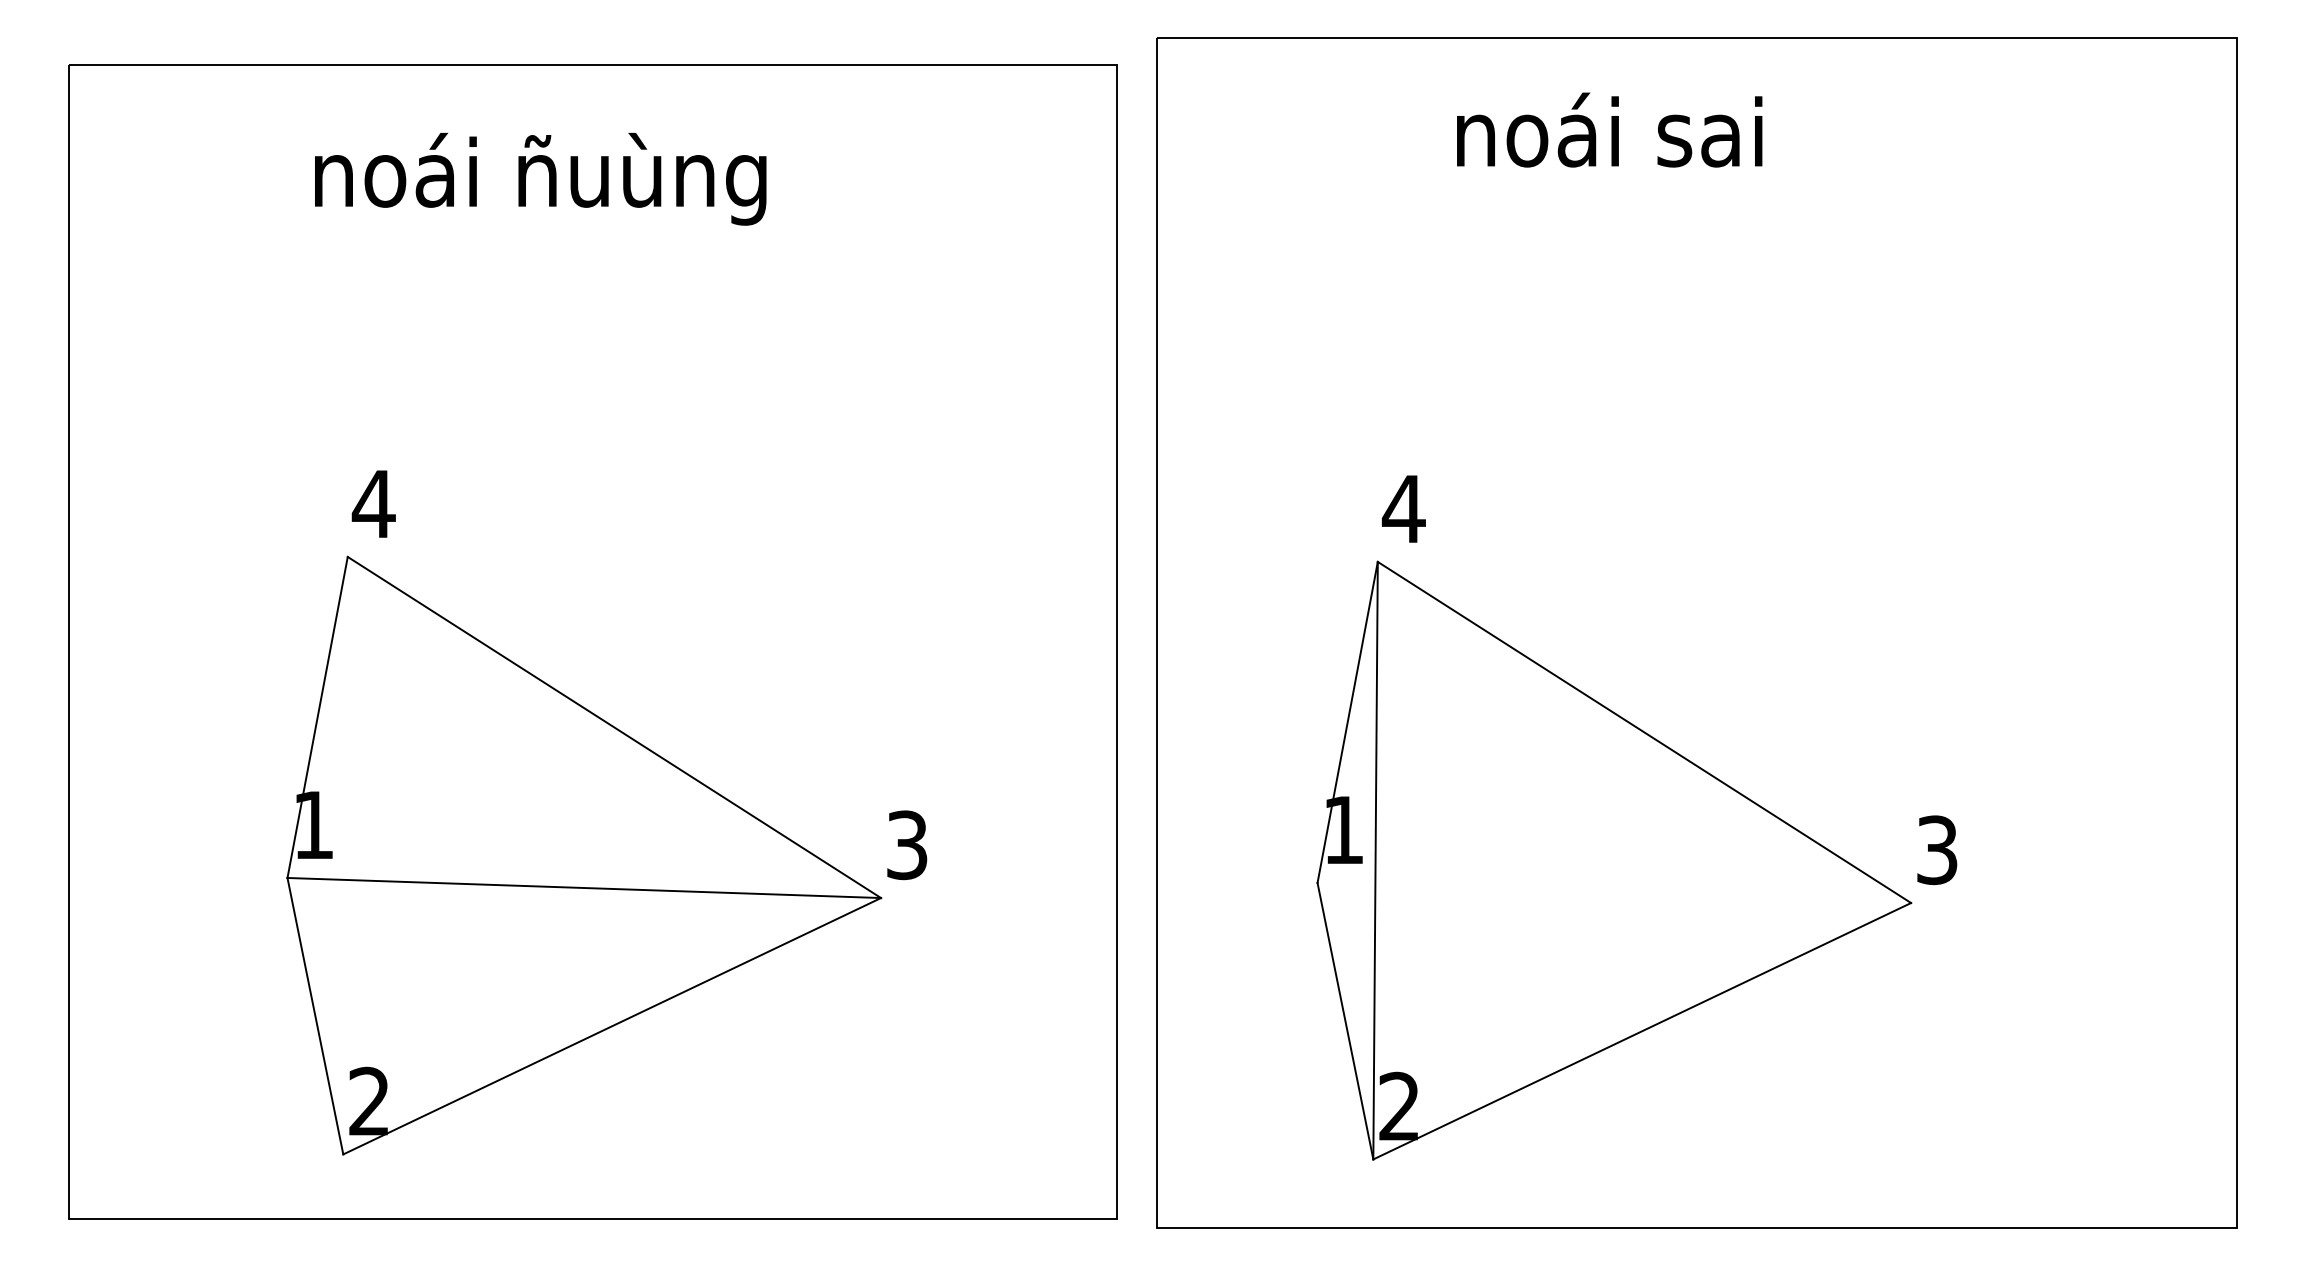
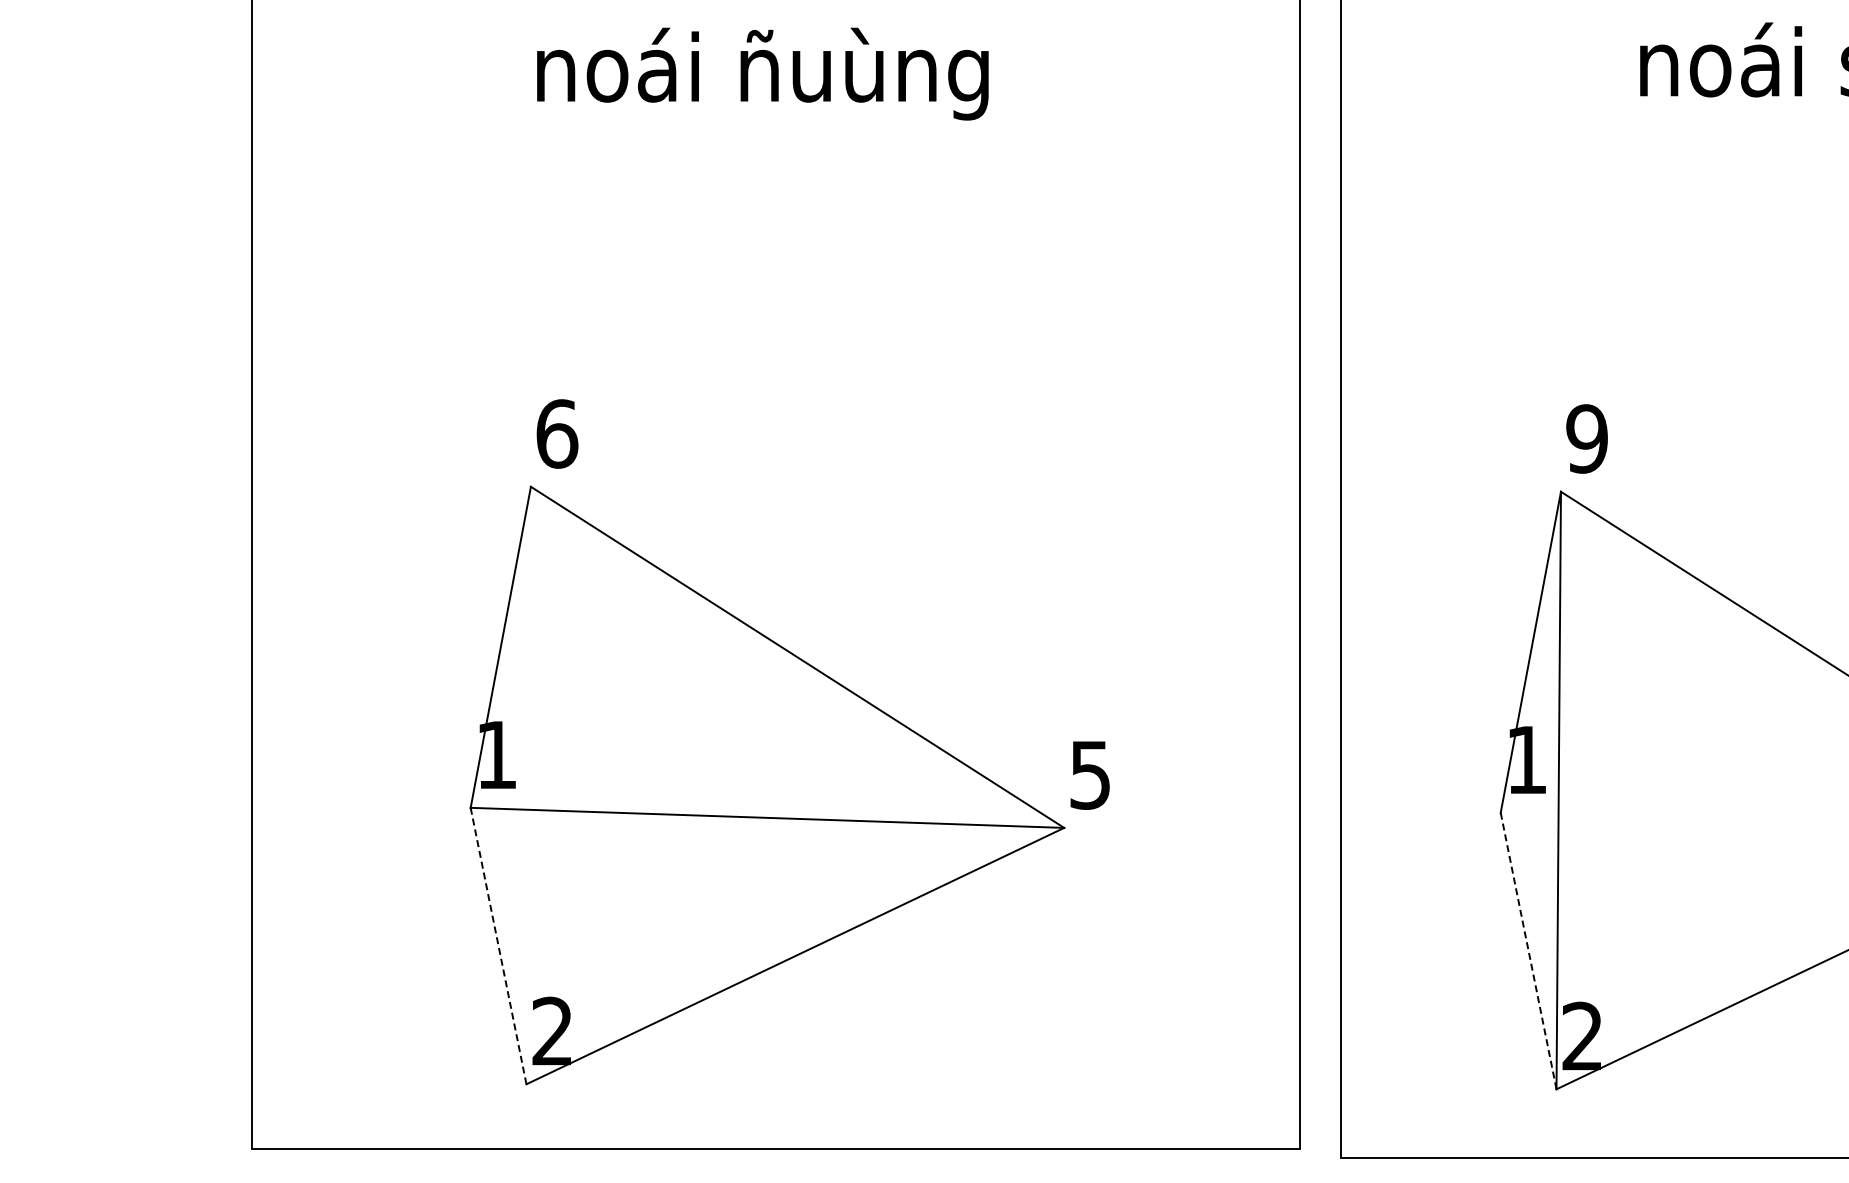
text: (540, 178) -> (762, 73), moved
text: (373, 503) -> (556, 433), 4 -> 6
text: (1403, 508) -> (1586, 438), 4 -> 9
text: (907, 844) -> (1090, 774), 3 -> 5
line: (315, 1016) -> (498, 946), solid -> dashed
line: (1345, 1021) -> (1528, 951), solid -> dashed

